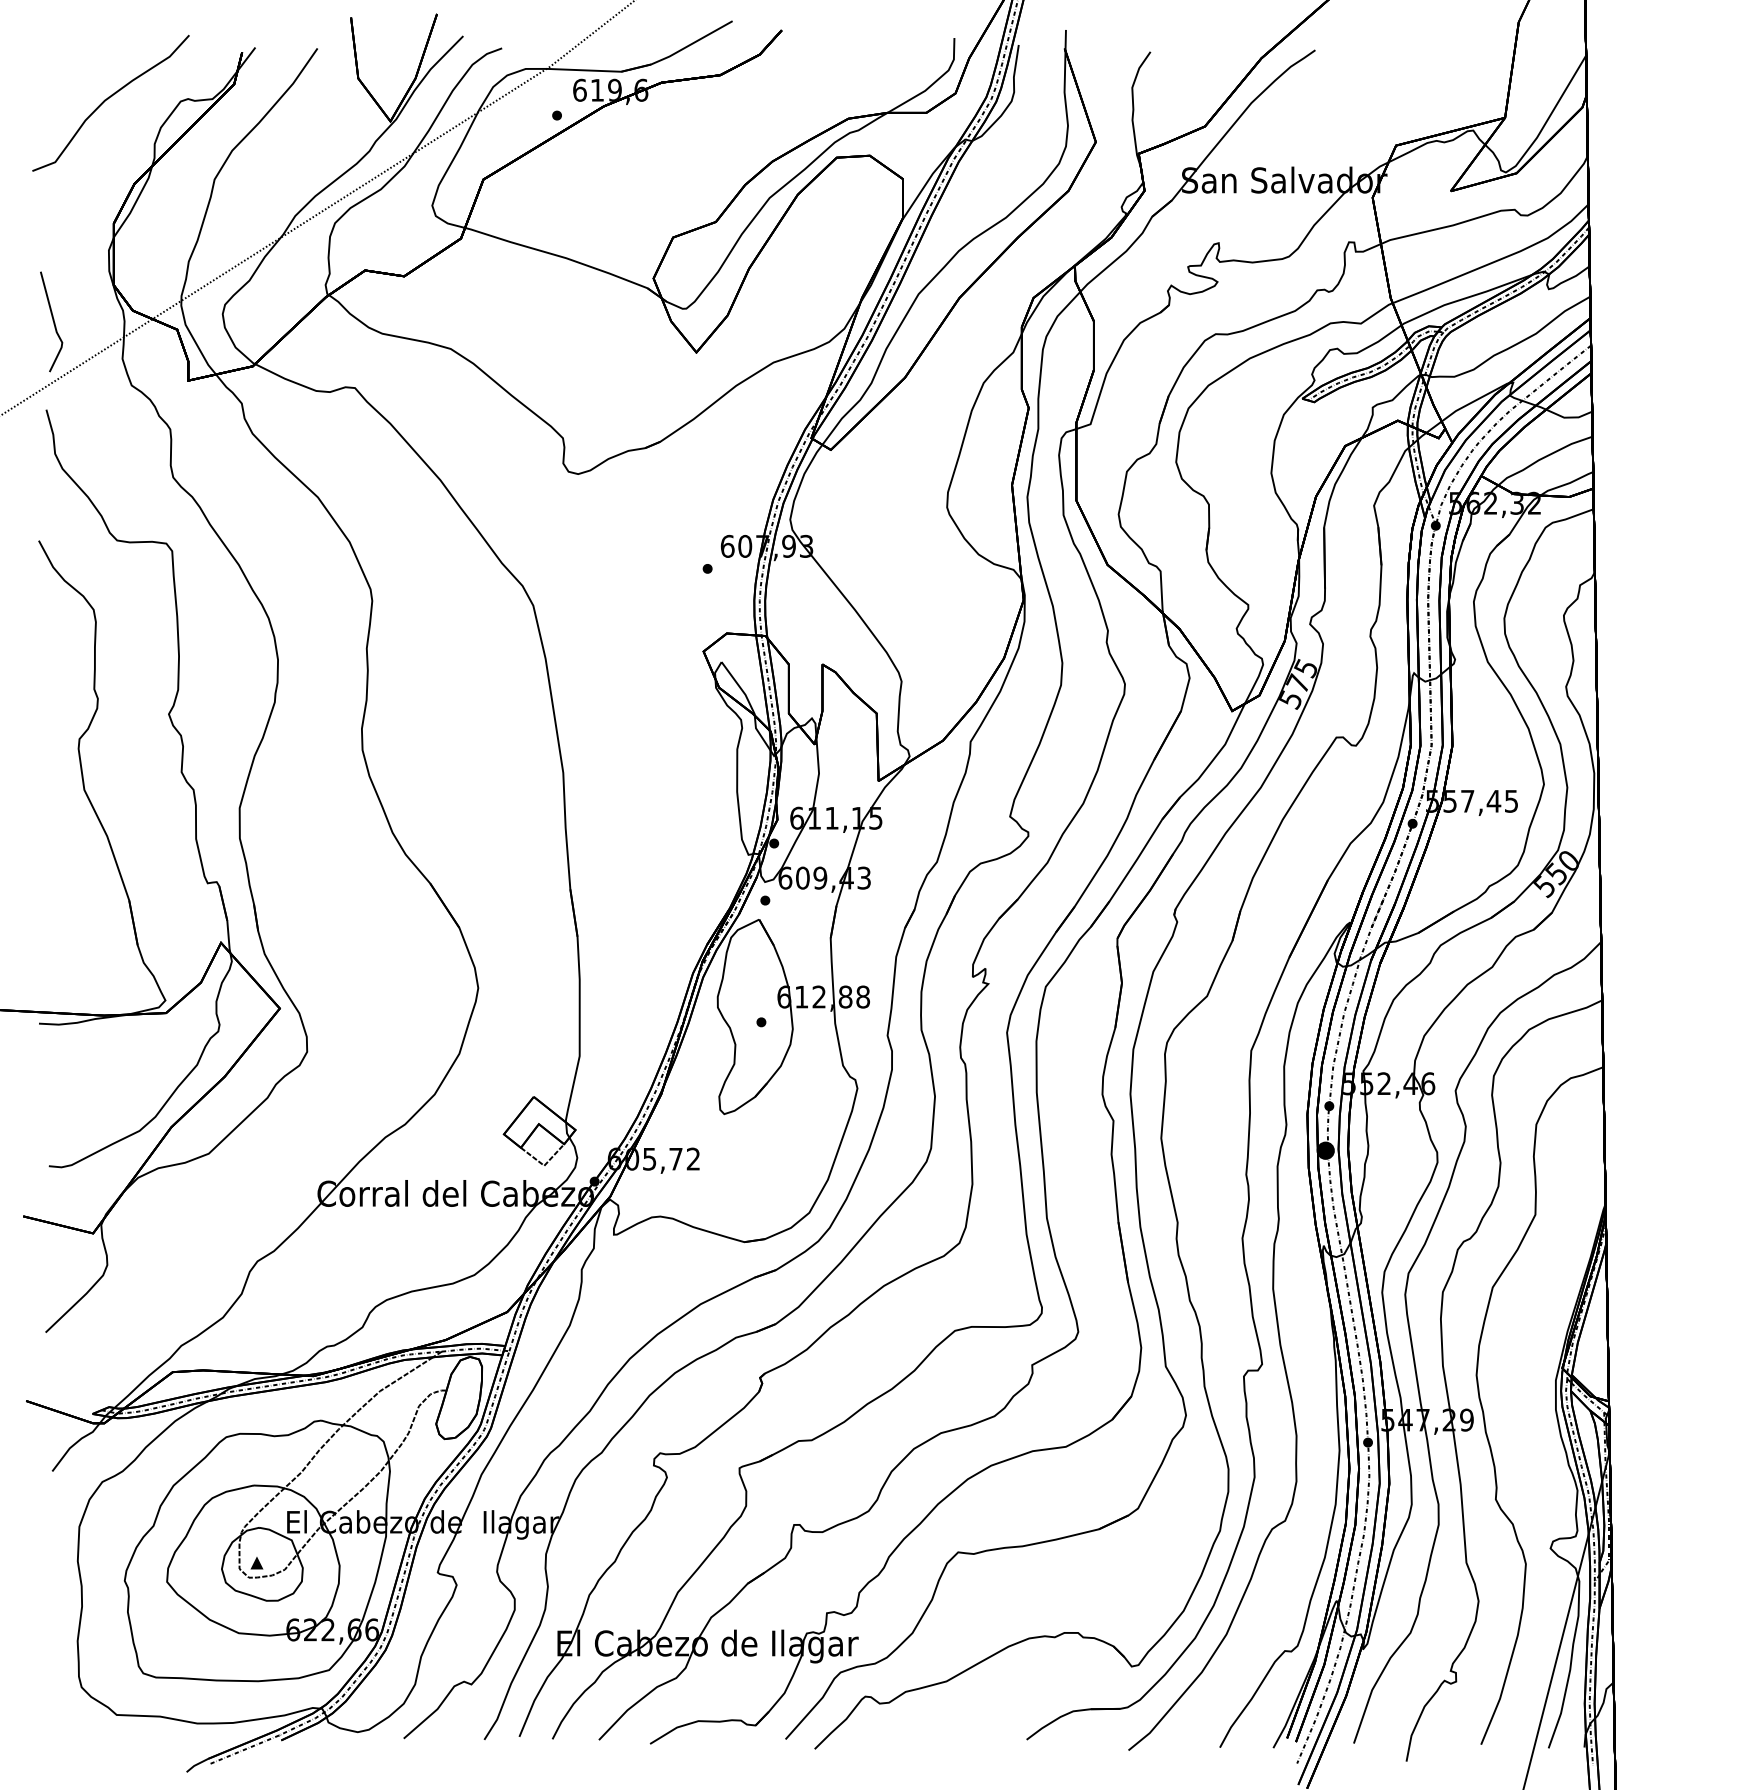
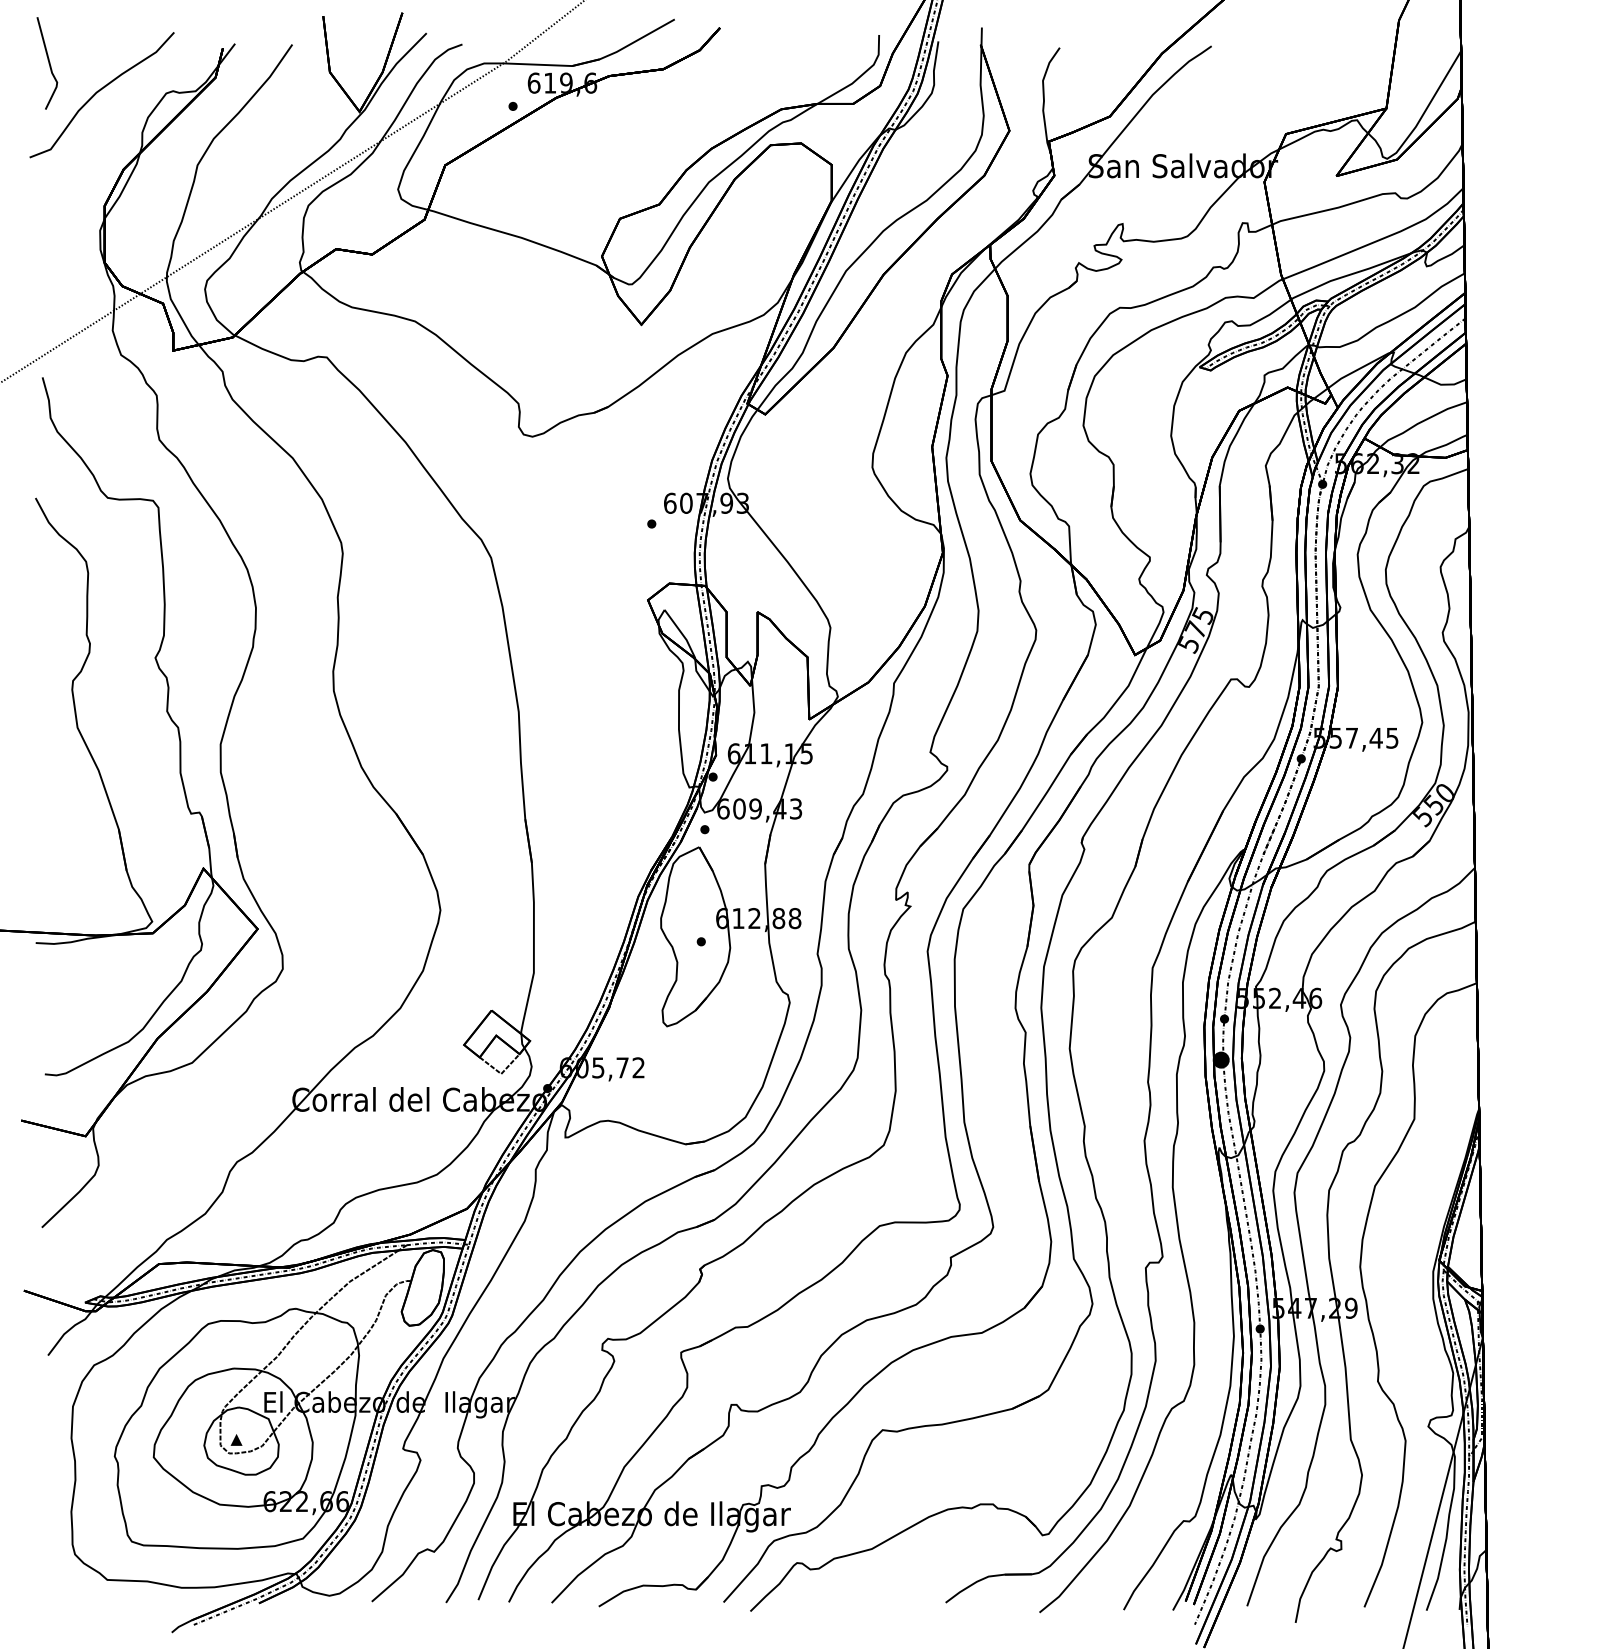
line: (52, 320) -> (48, 62), moved

